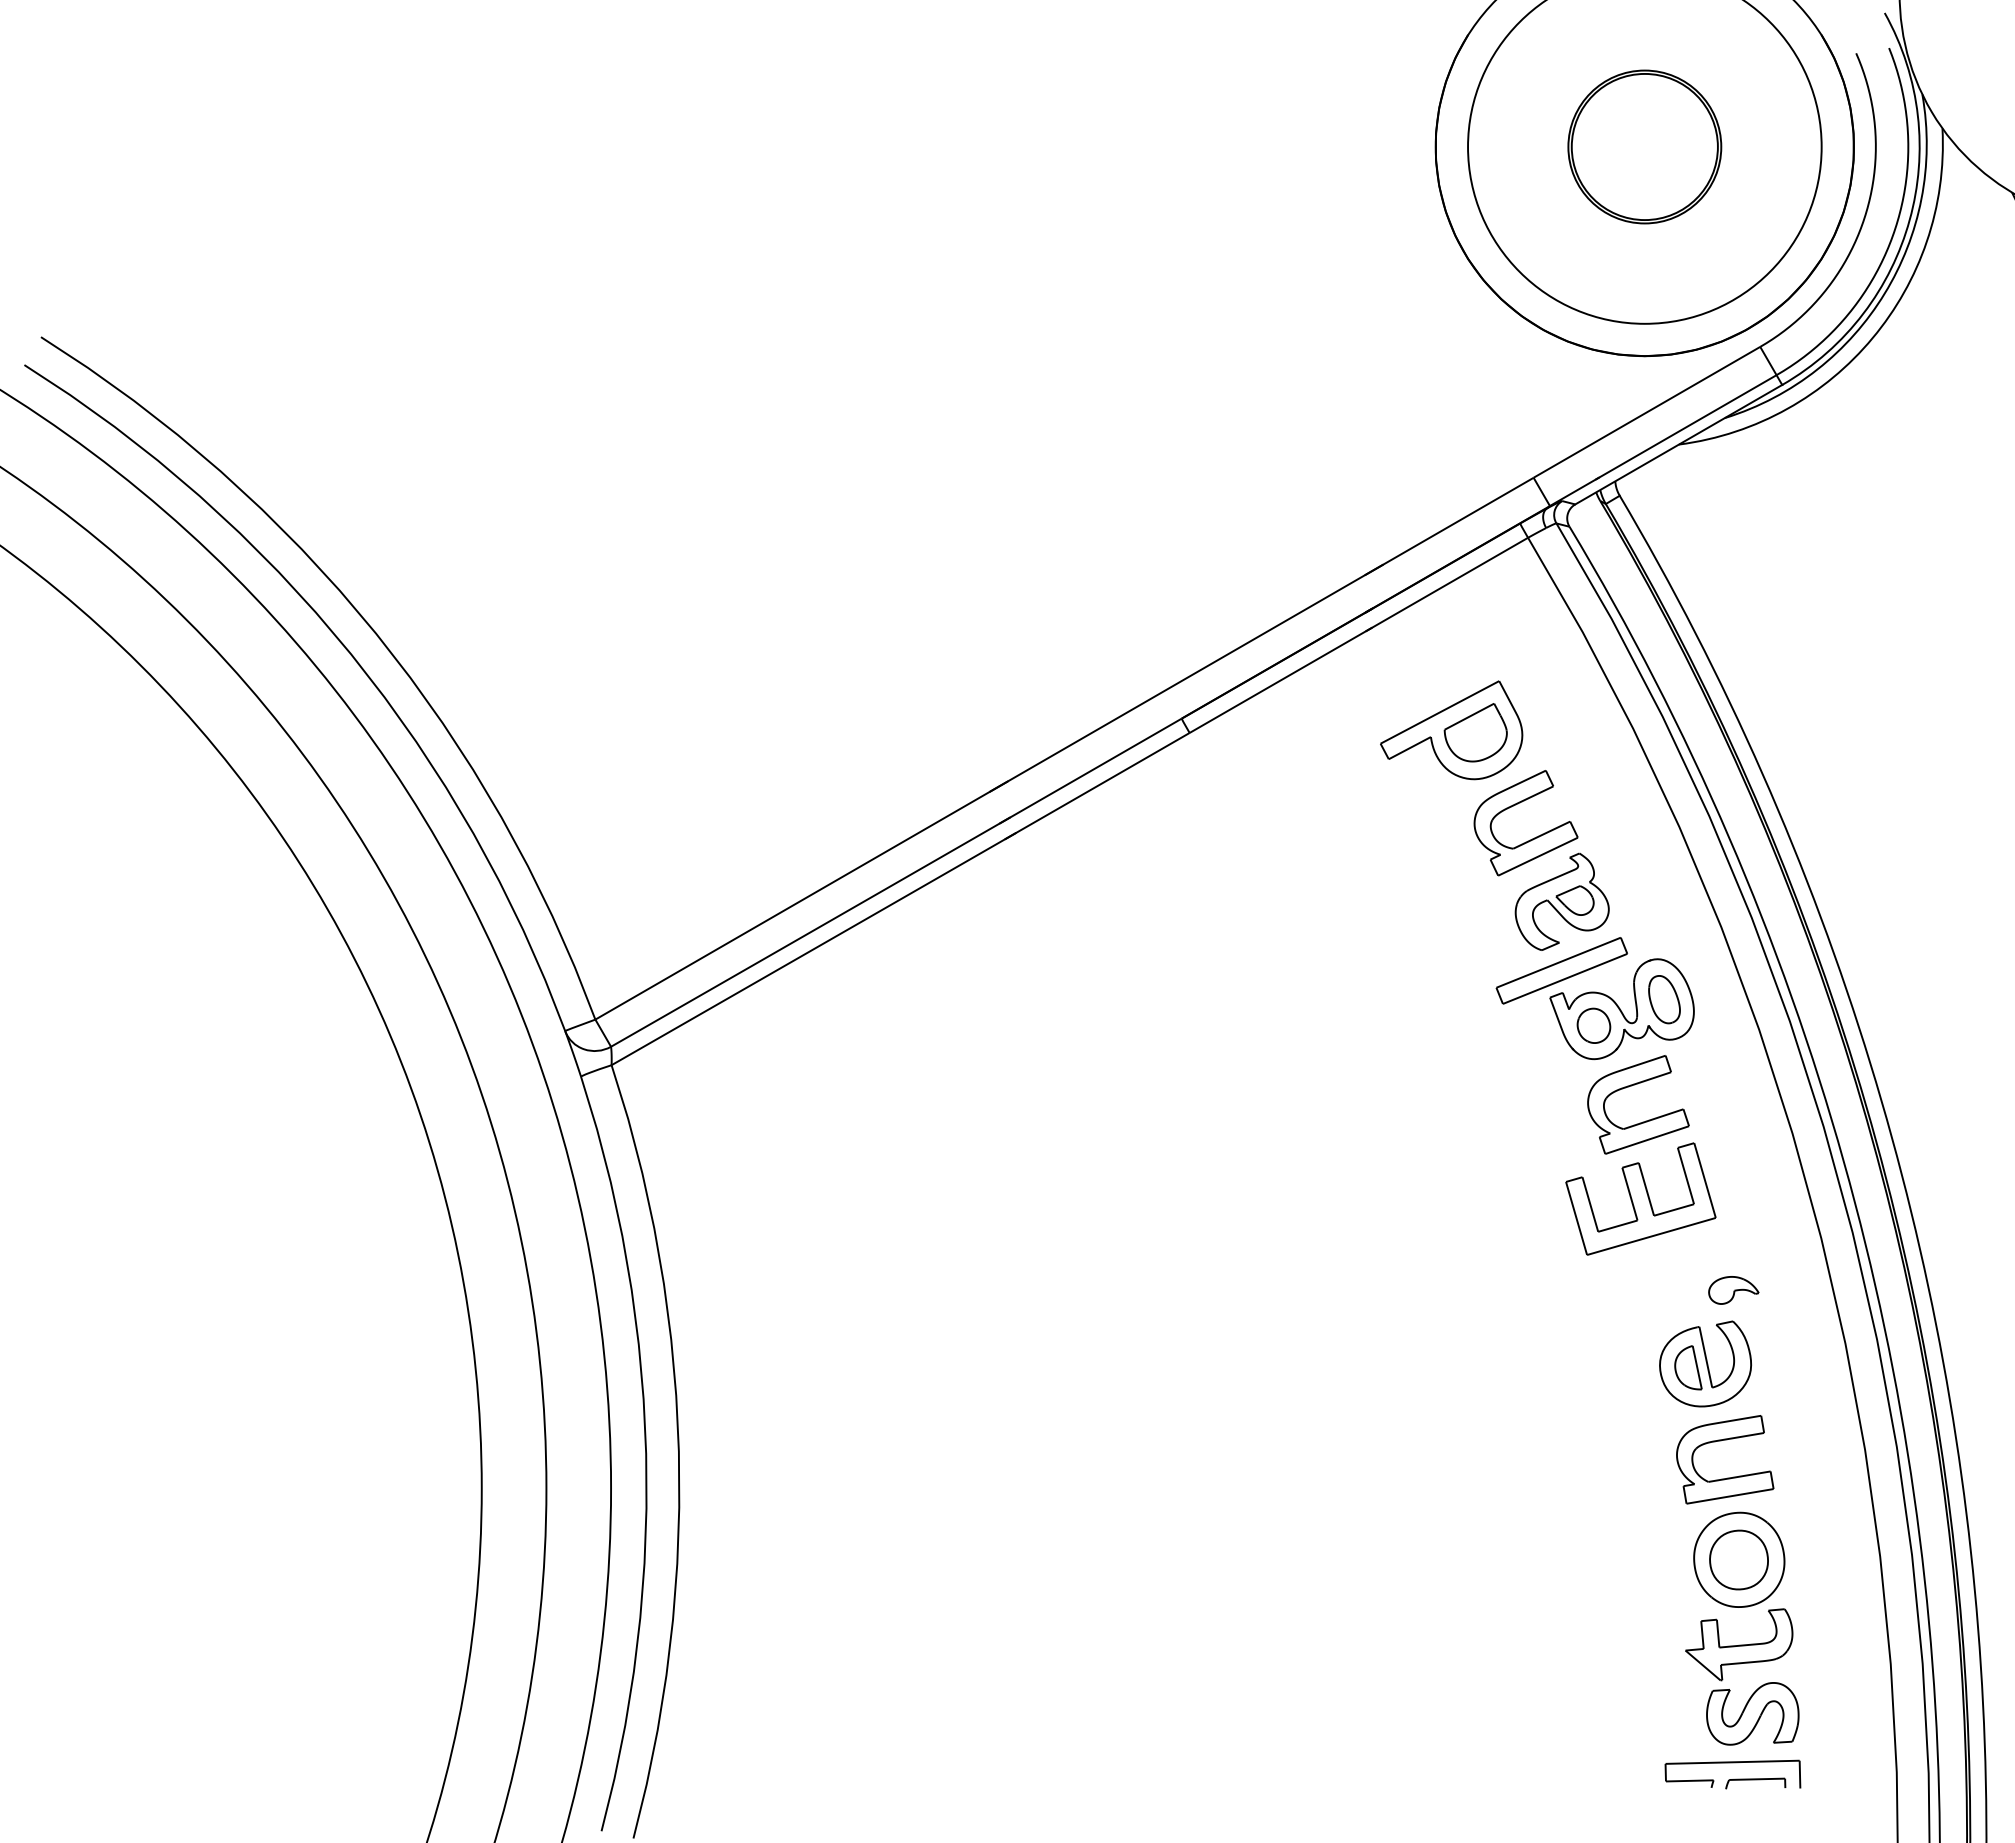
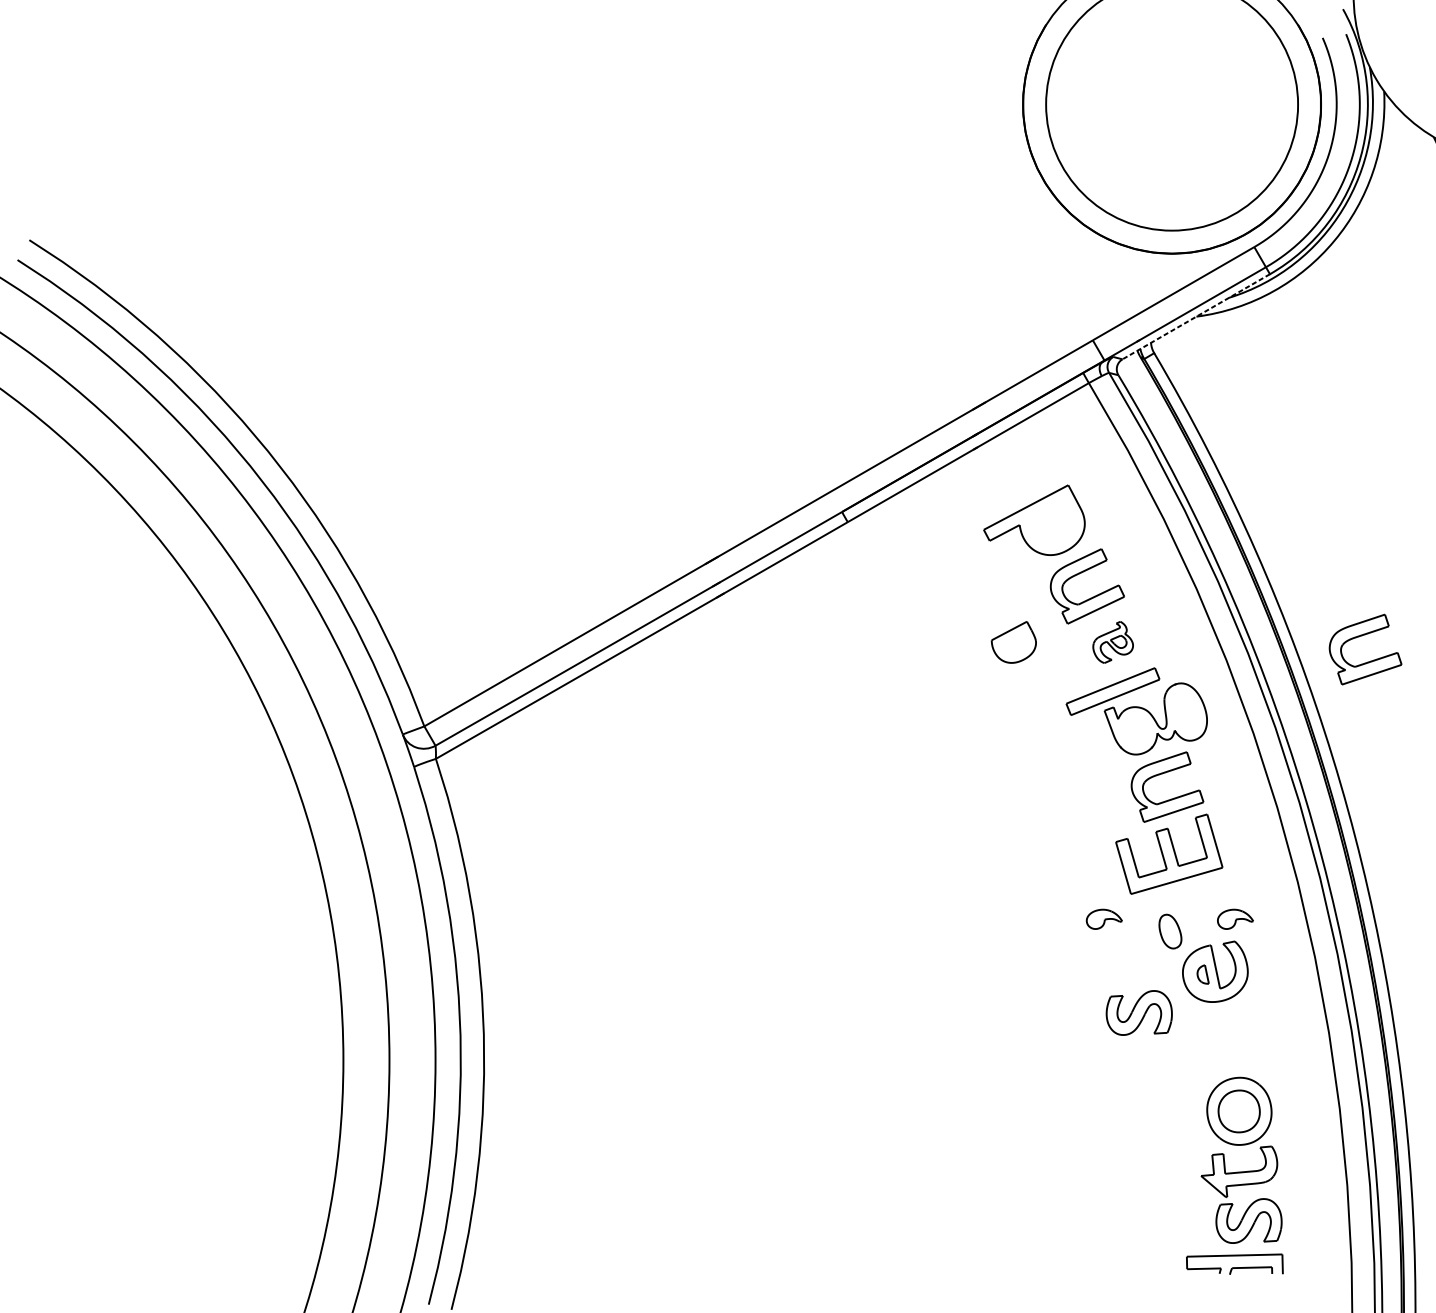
part: (1644, 146) -> (1171, 104), removed
line: (1678, 444) -> (1196, 316), solid -> dashed
part: (1475, 732) -> (1013, 642), moved
part: (1561, 901) -> (1112, 642), size x0.6
part: (1923, 927) -> (1370, 660), added
part: (1664, 999) -> (1170, 931), moved
part: (1593, 1025) -> (1135, 730), removed
part: (1549, 1290) -> (1104, 919), added
part: (1688, 1367) -> (1203, 974), size x0.6
part: (1598, 1421) -> (1139, 1012), added
part: (1727, 1477) -> (1231, 1052), removed

